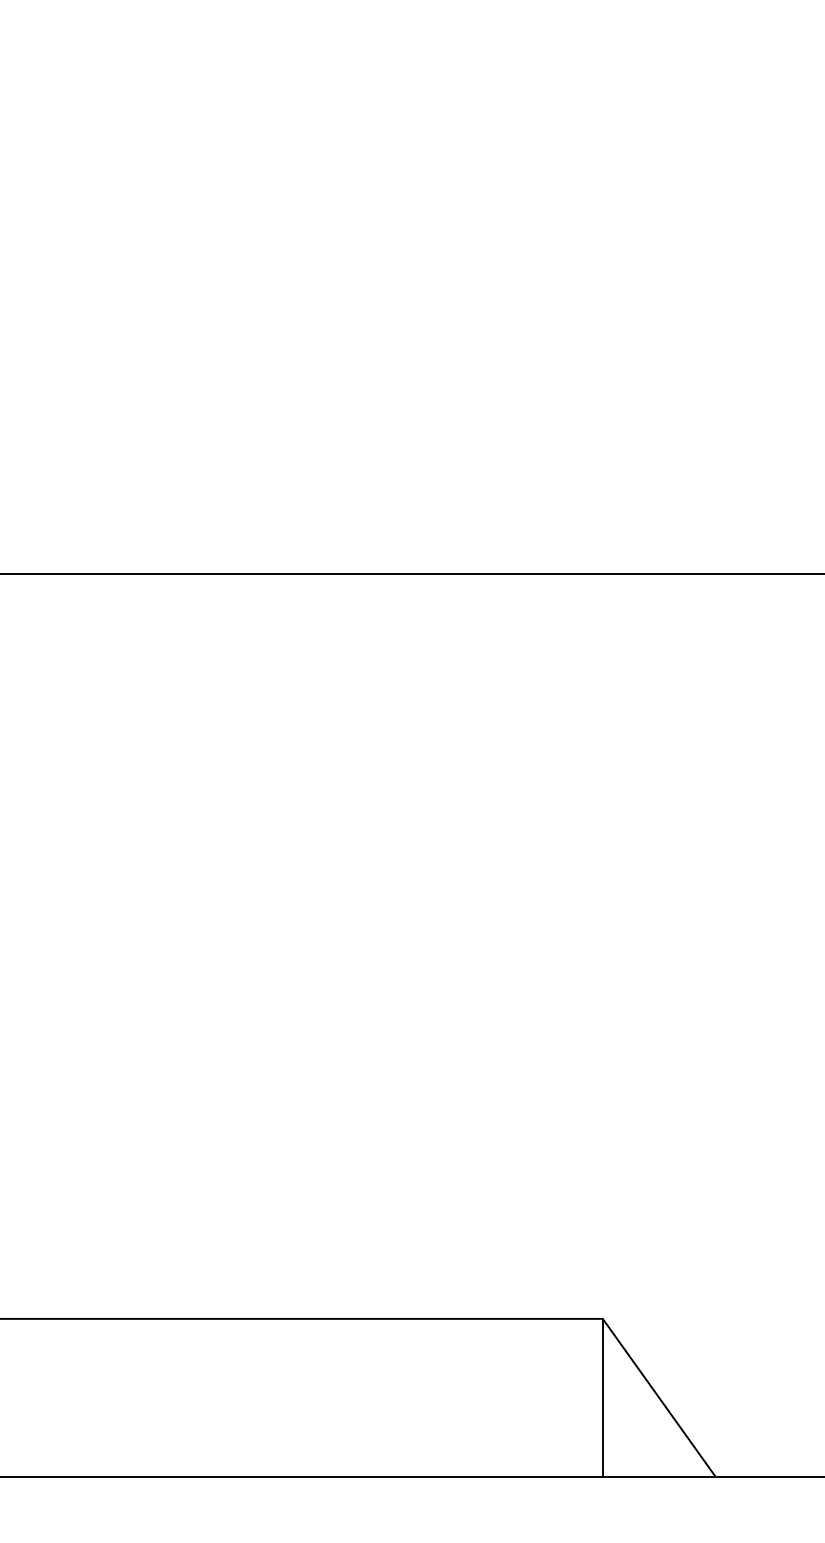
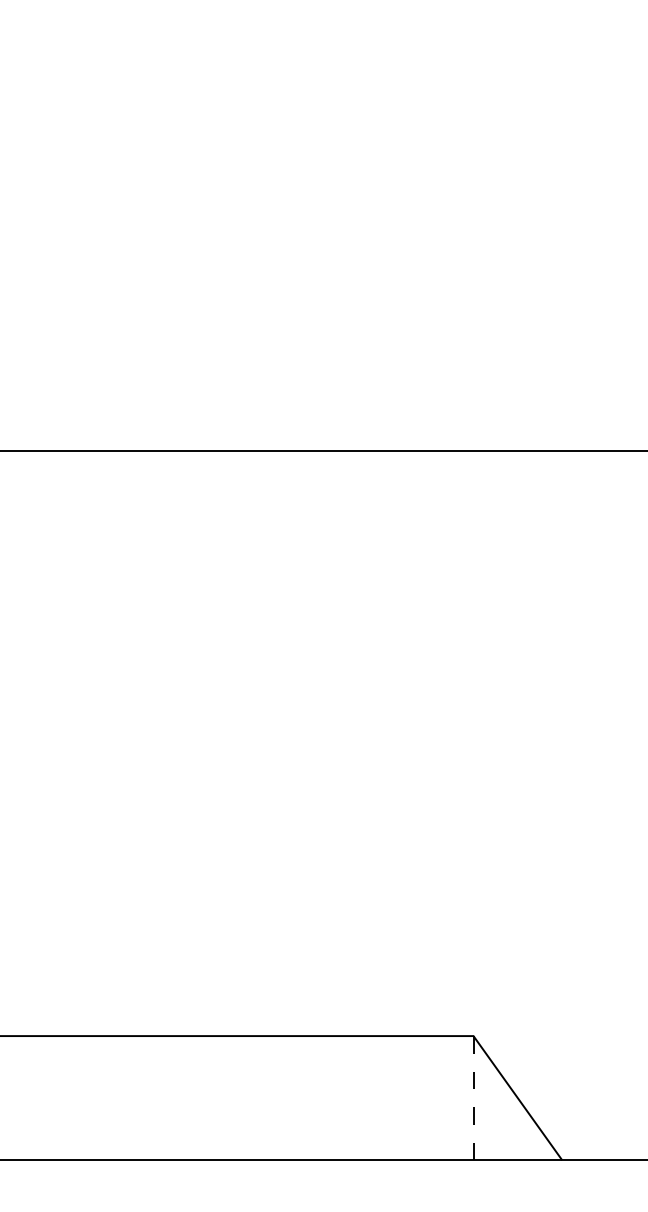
line: (602, 1398) -> (473, 1098), solid -> dashed

